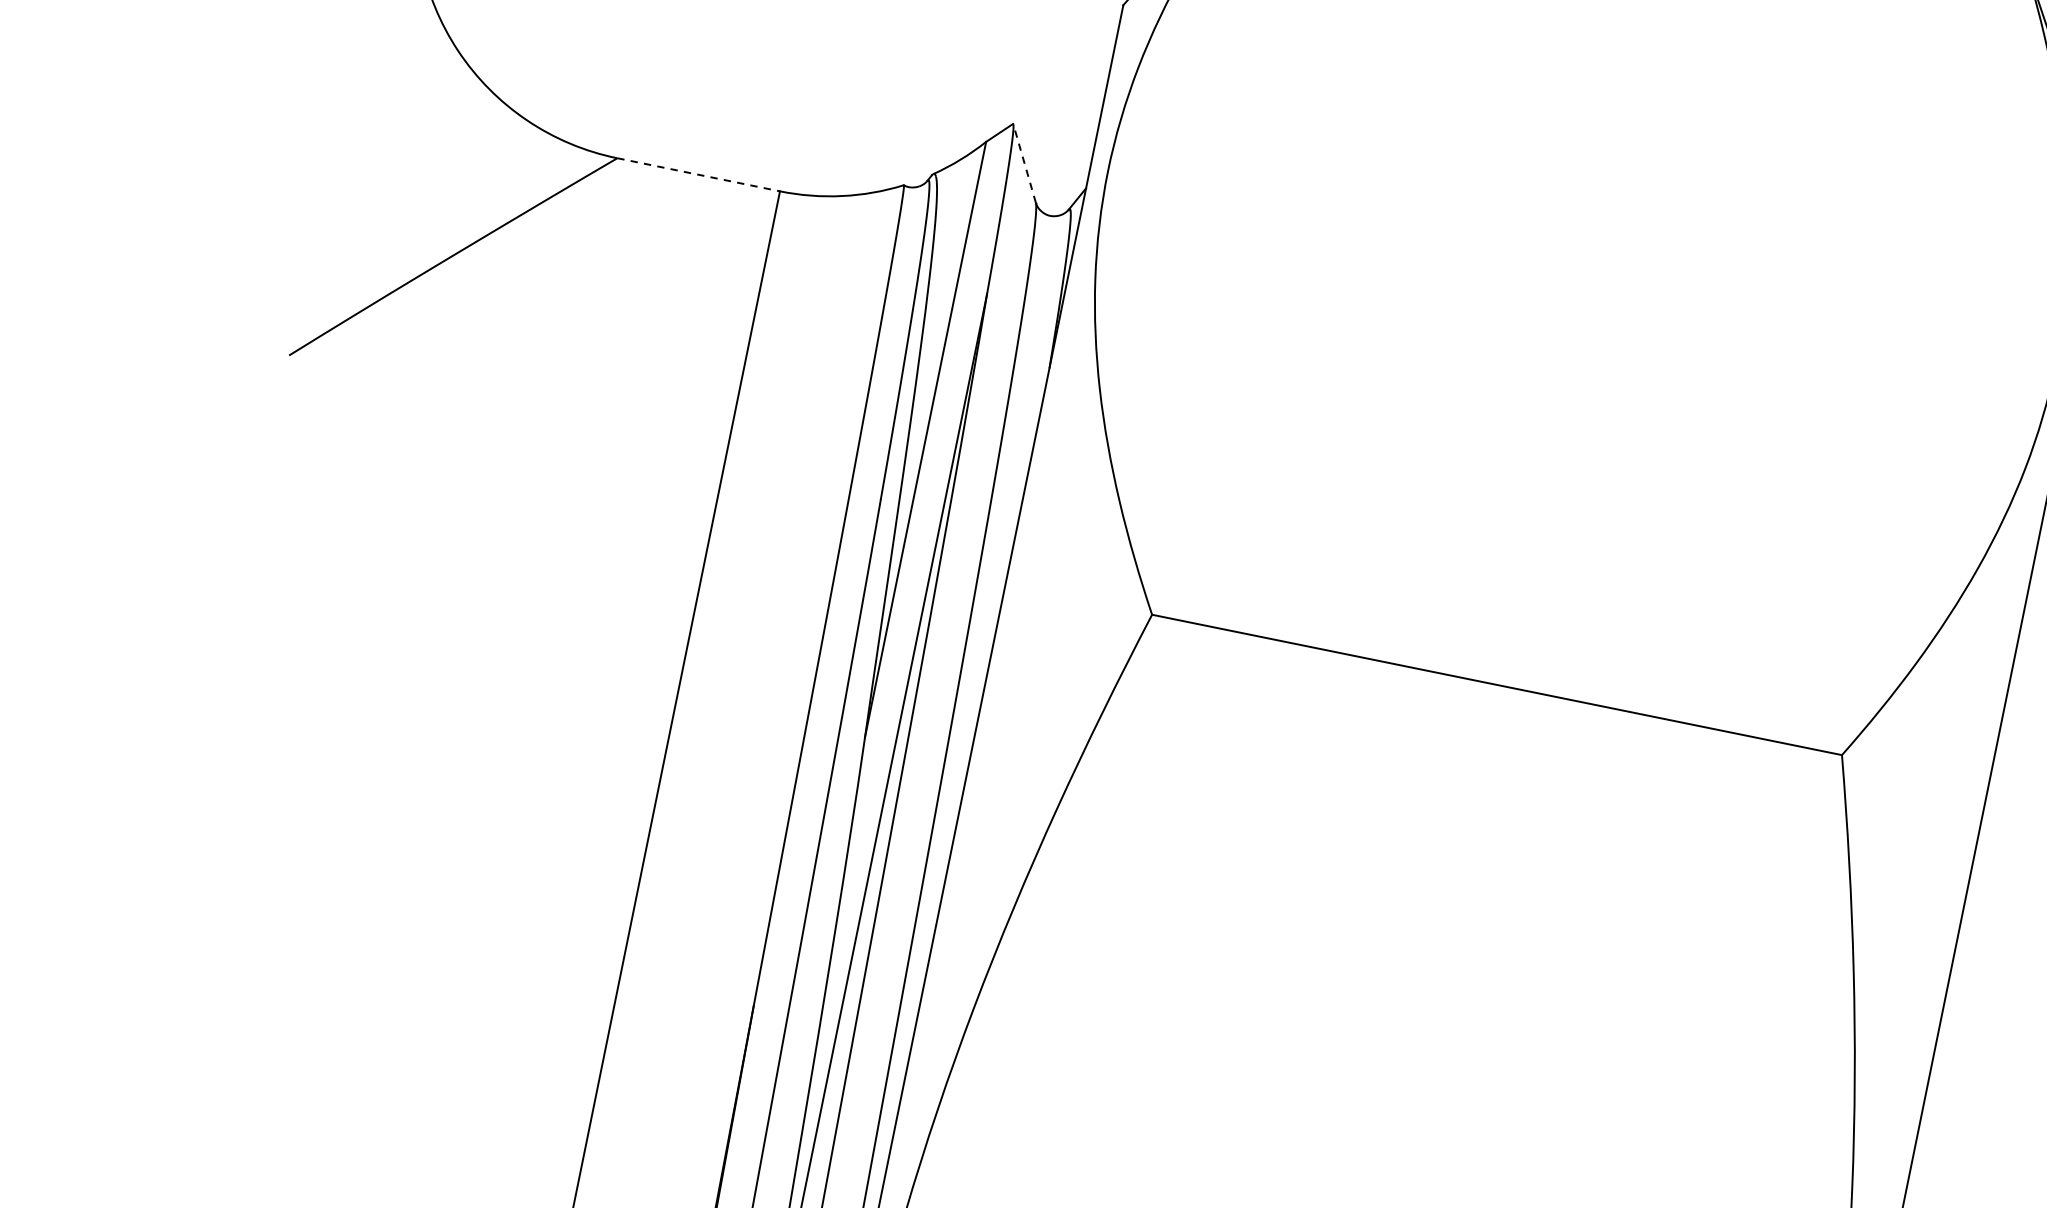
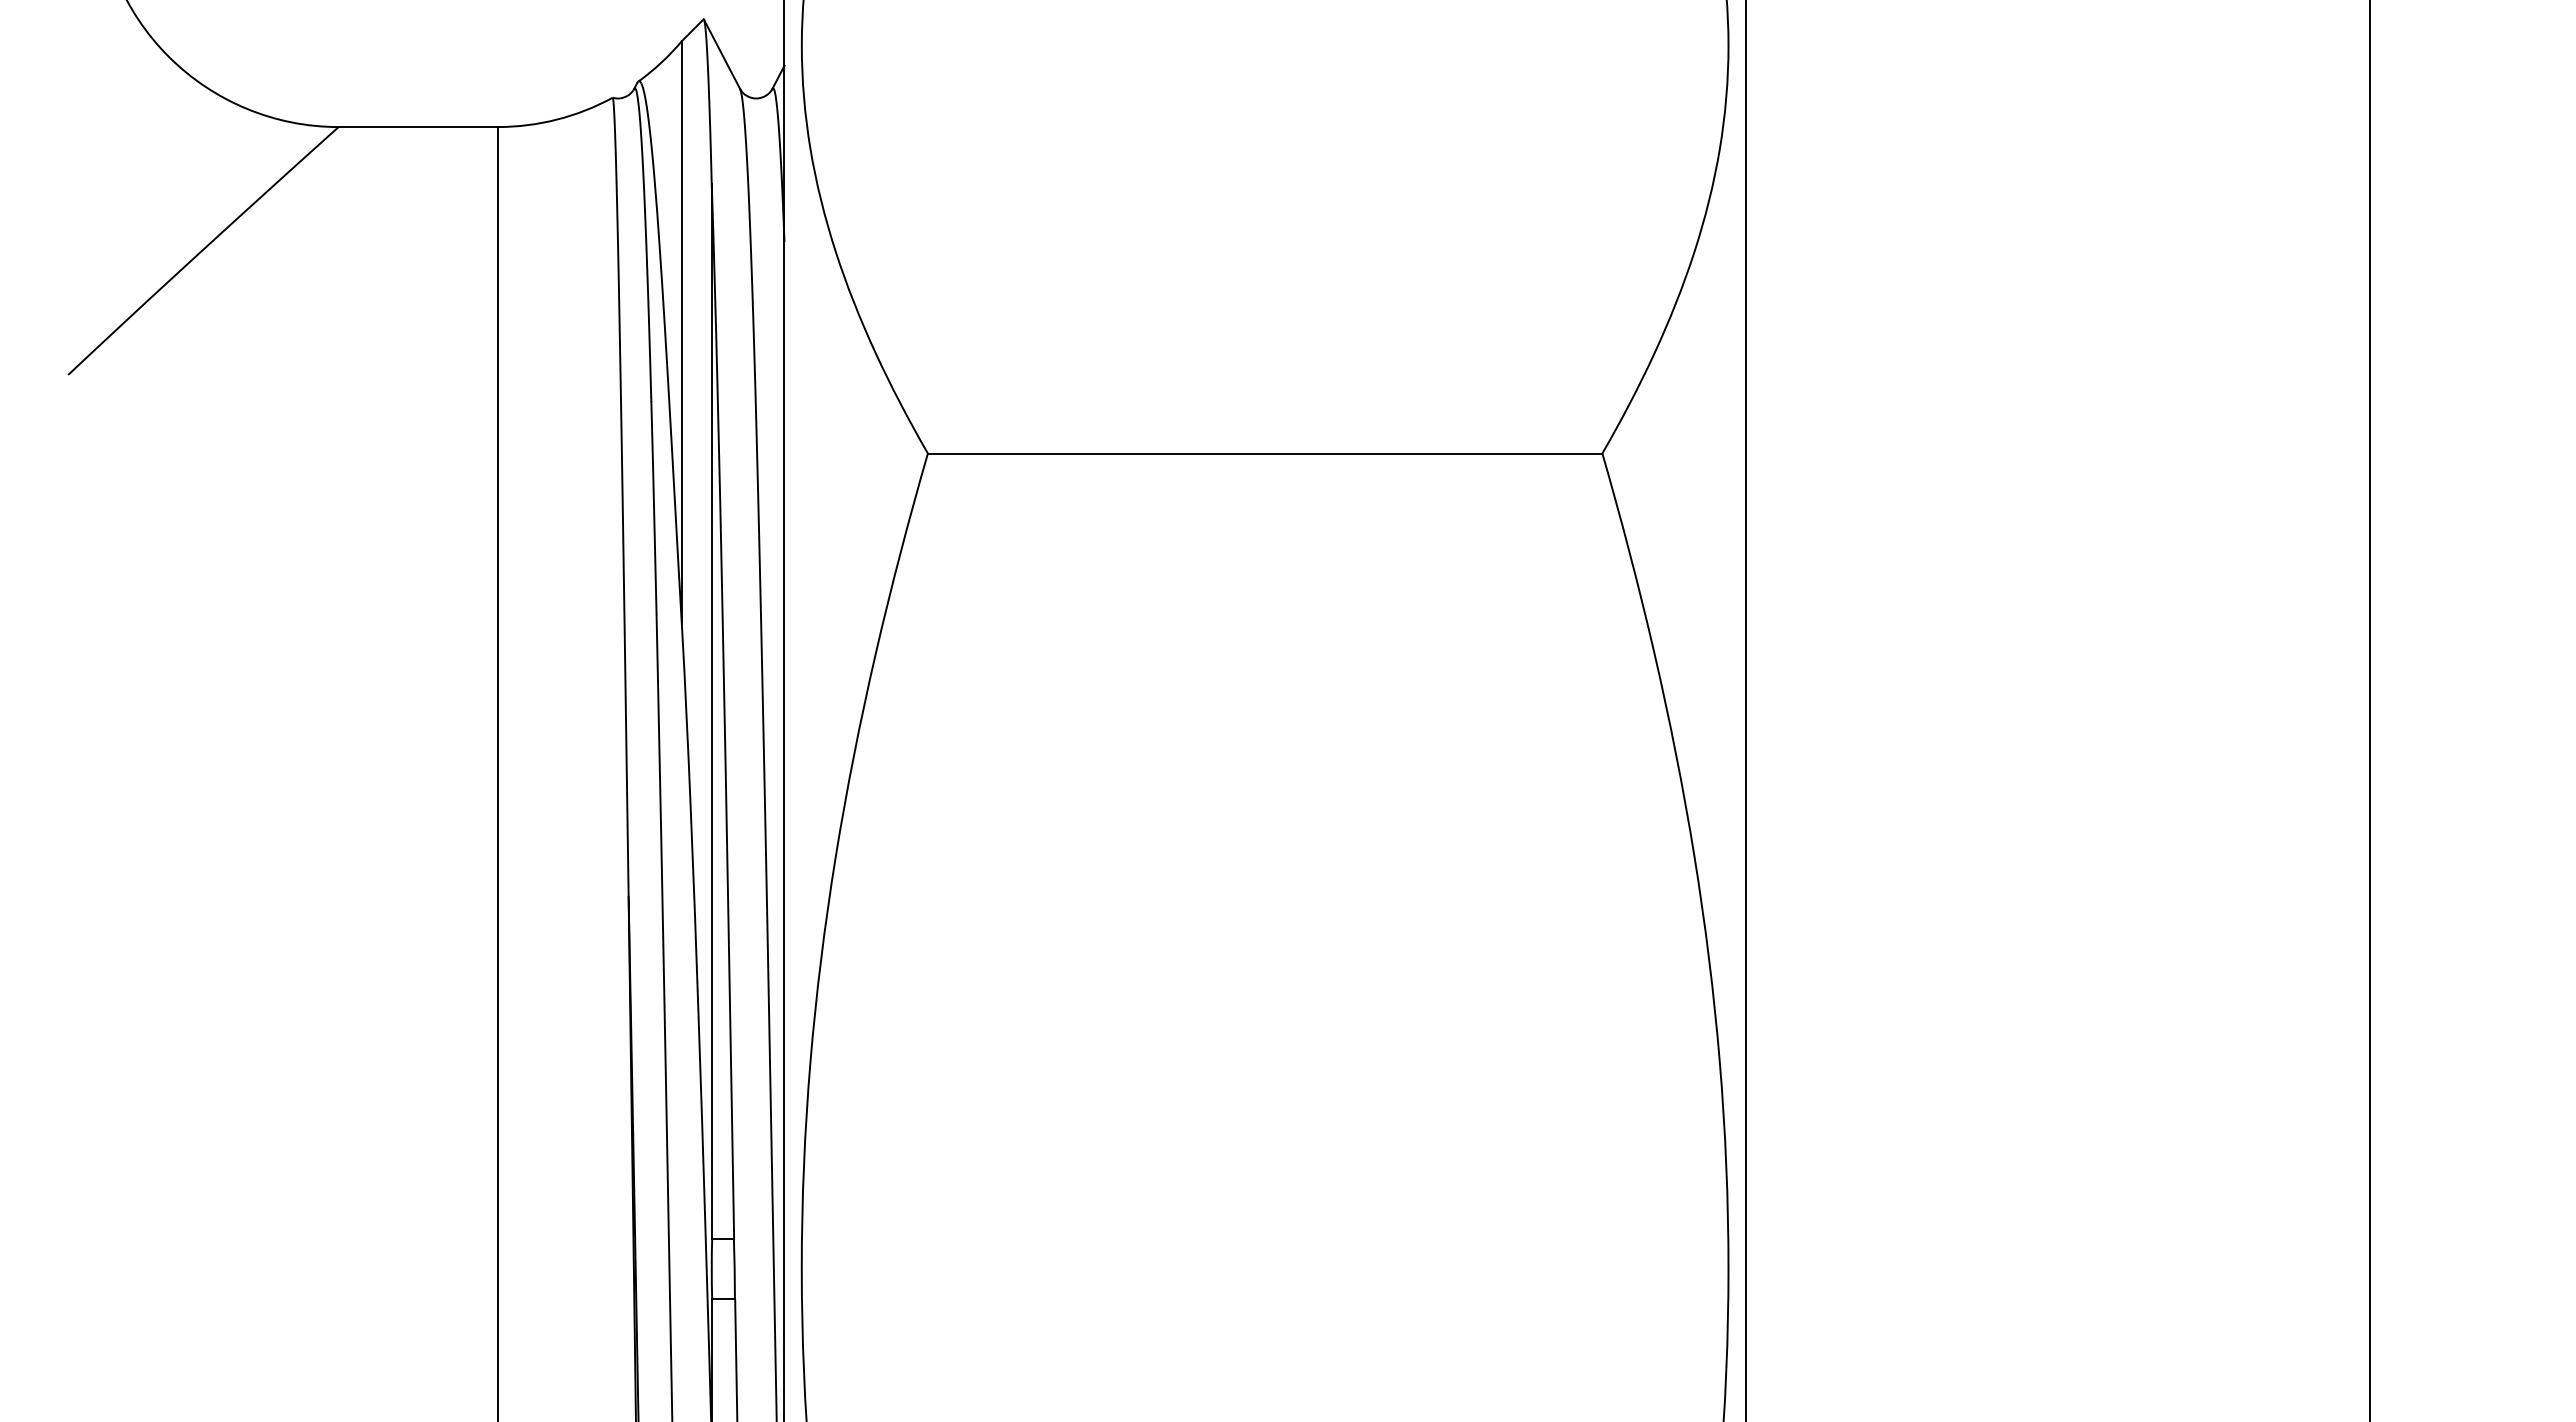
line: (1024, 162) -> (721, 53), dashed -> solid
line: (698, 175) -> (418, 127), dashed -> solid

